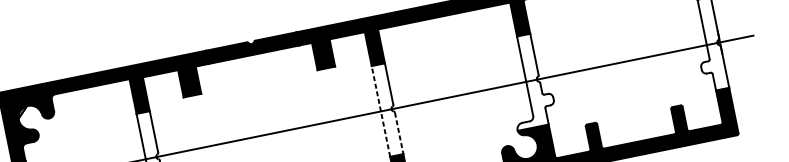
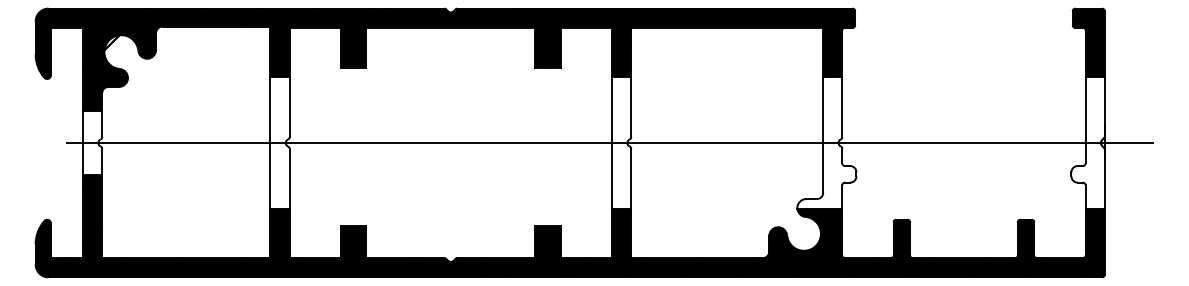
line: (381, 111) -> (612, 143), dashed -> solid
line: (399, 133) -> (631, 179), dashed -> solid

